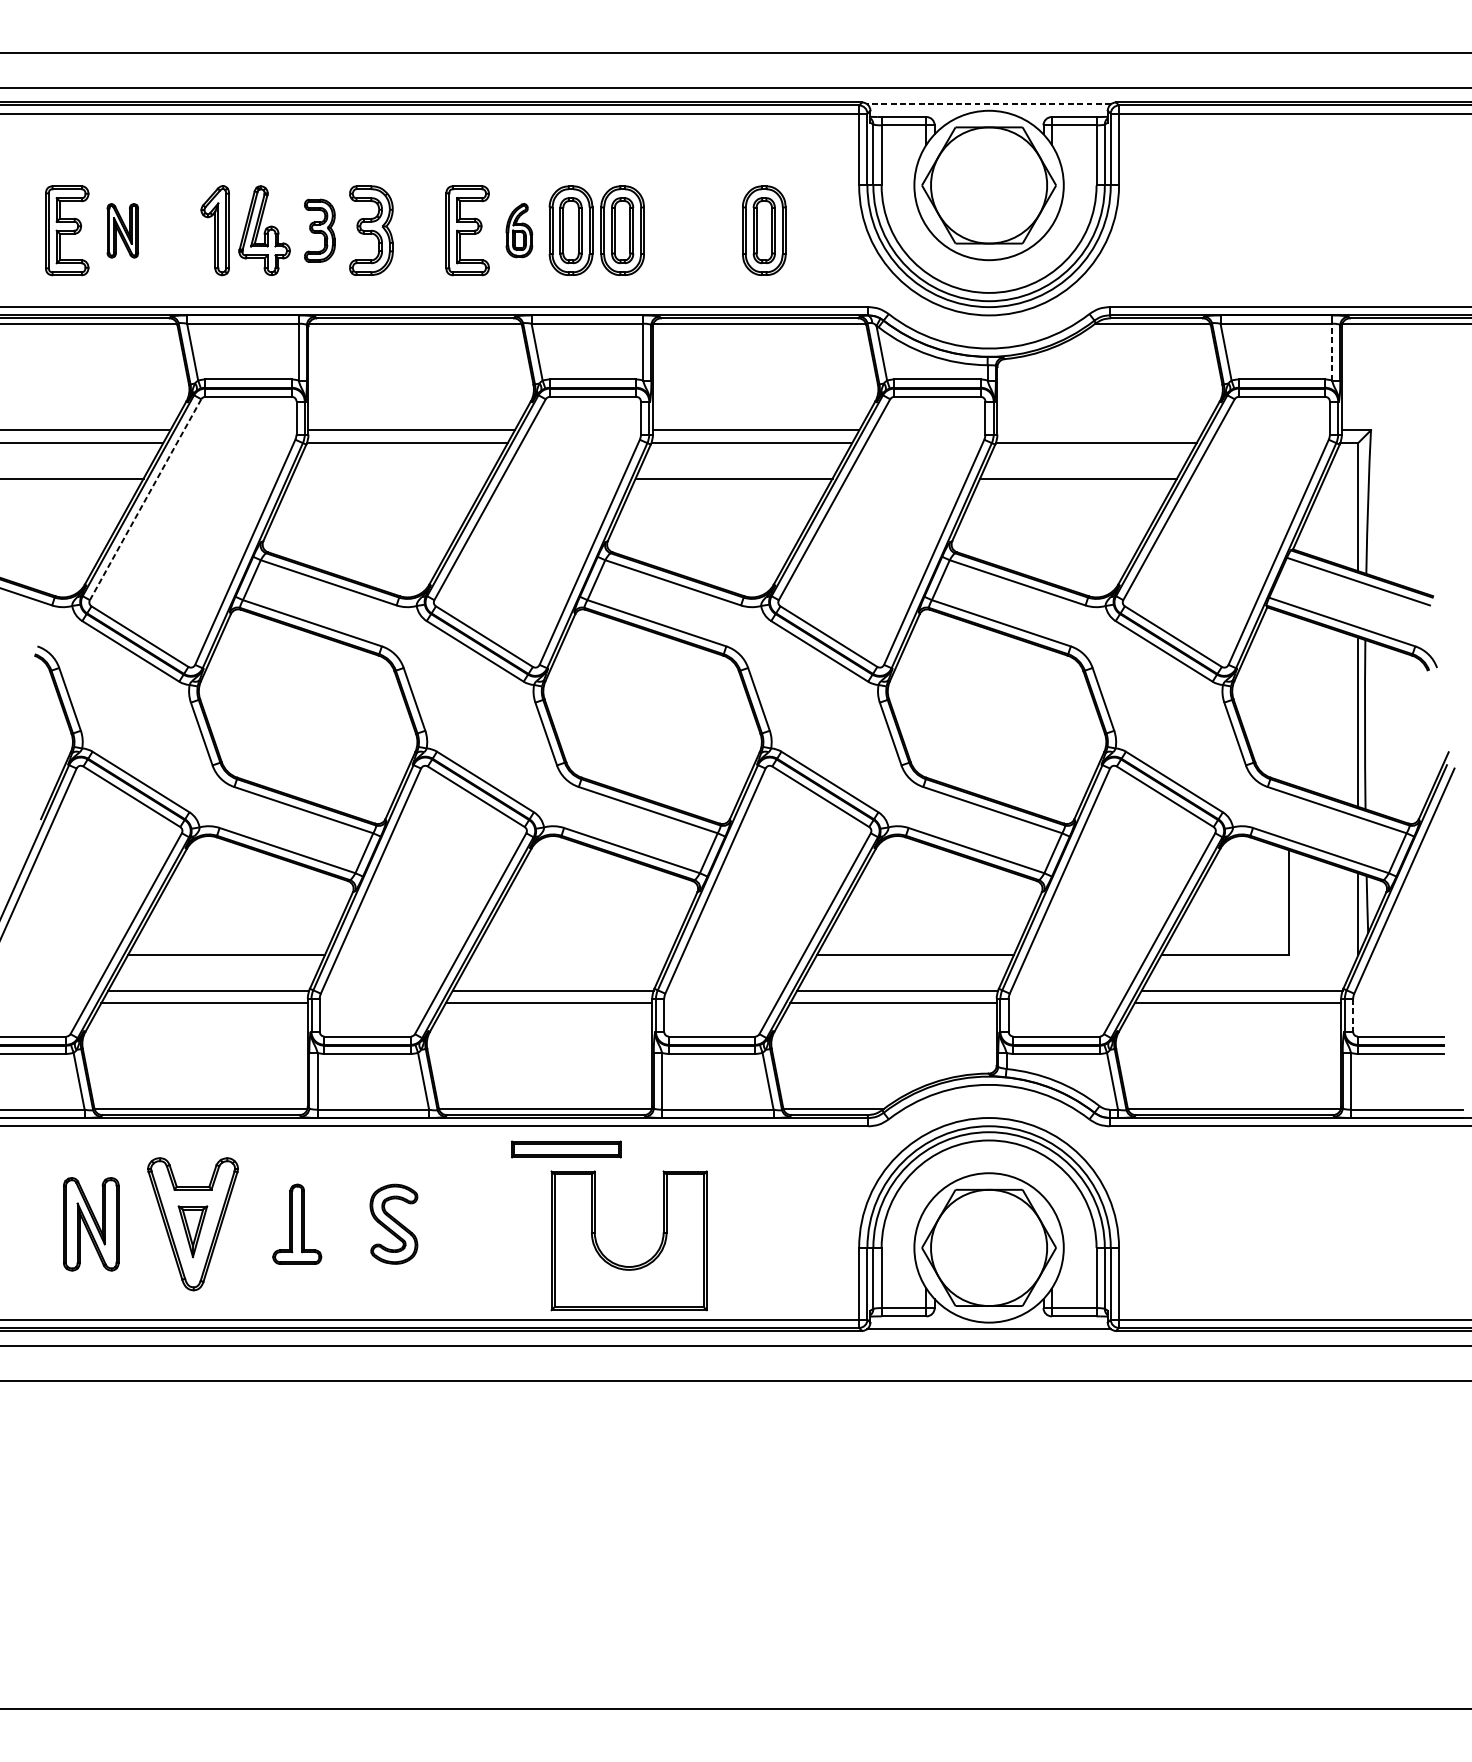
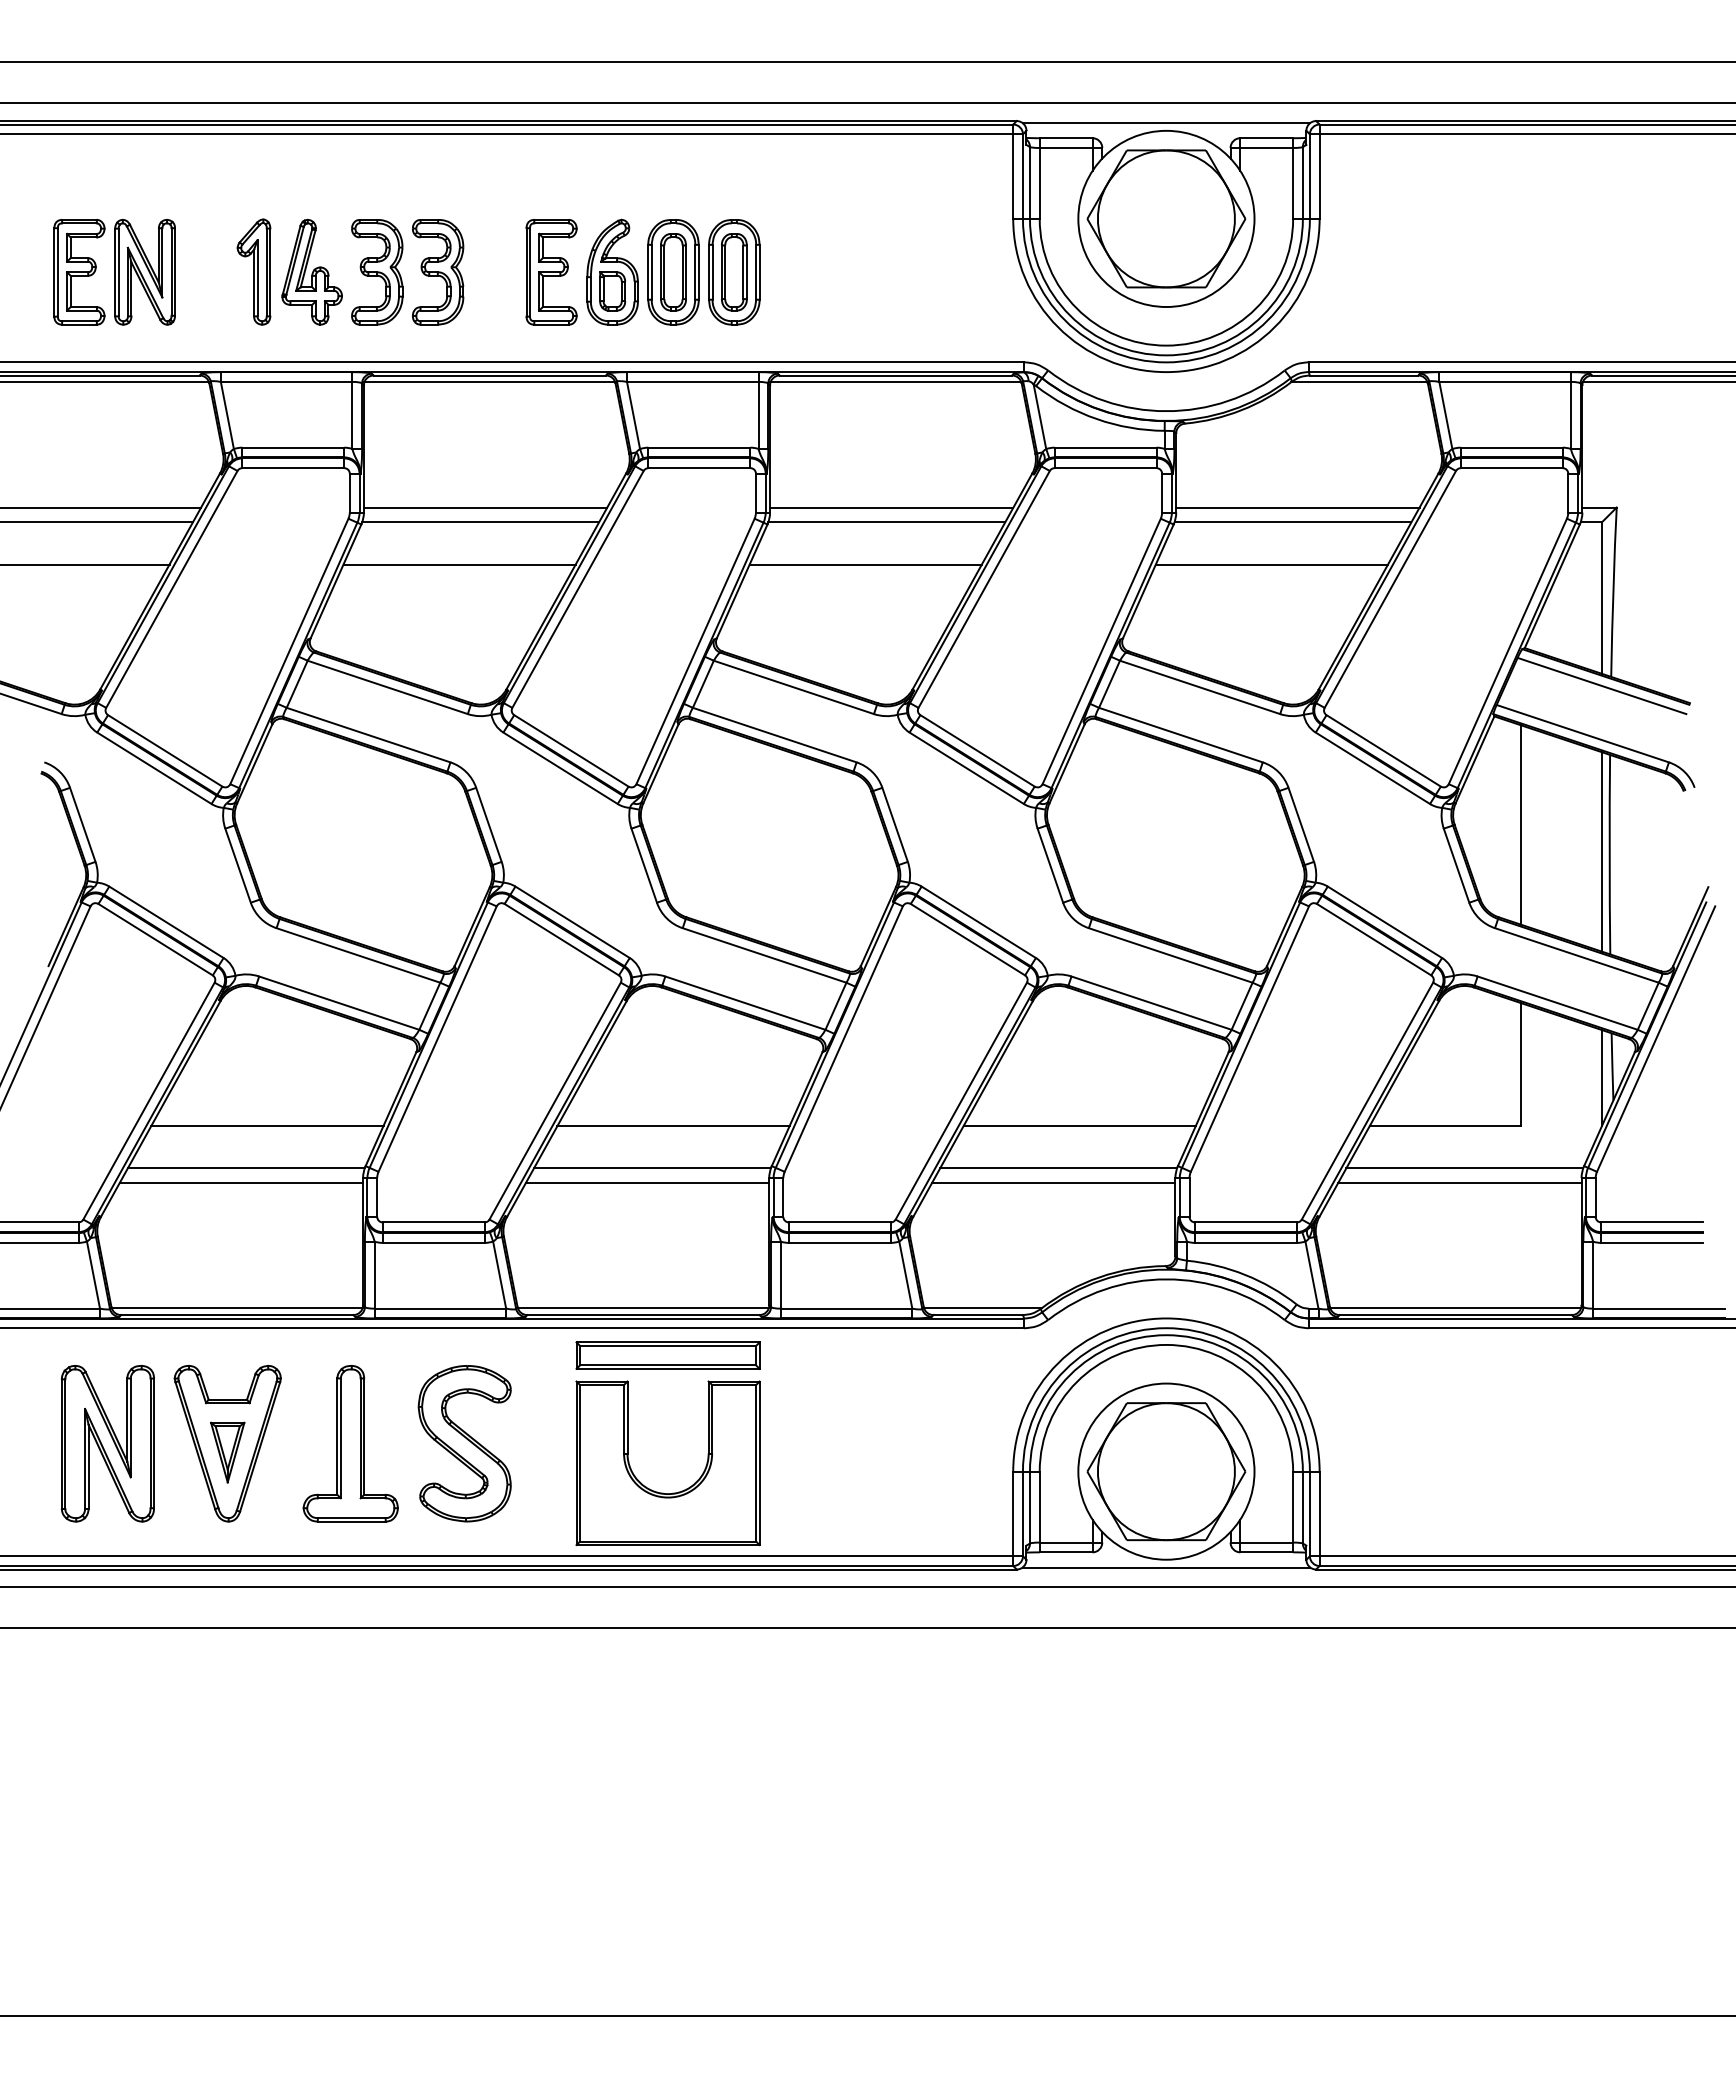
line: (989, 104) -> (1166, 123), dashed -> solid
part: (122, 230) -> (144, 272), size x1.67
part: (320, 230) -> (377, 272), size x1.43
part: (519, 230) -> (612, 271), size x1.67
part: (764, 230) -> (901, 272), removed
line: (1331, 352) -> (1570, 415), dashed -> solid
line: (1100, 430) -> (1297, 507), added
line: (389, 478) -> (459, 564), added
line: (145, 499) -> (171, 589), dashed -> solid
line: (1289, 699) -> (1520, 824), added
line: (571, 955) -> (673, 1126), added
line: (1352, 1015) -> (1595, 1197), dashed -> solid
part: (565, 1149) -> (667, 1355), size x1.43
part: (91, 1224) -> (107, 1443), size x1.43
part: (297, 1224) -> (350, 1443), size x1.67
part: (393, 1224) -> (464, 1443), size x1.67
part: (625, 1265) -> (663, 1492), moved

